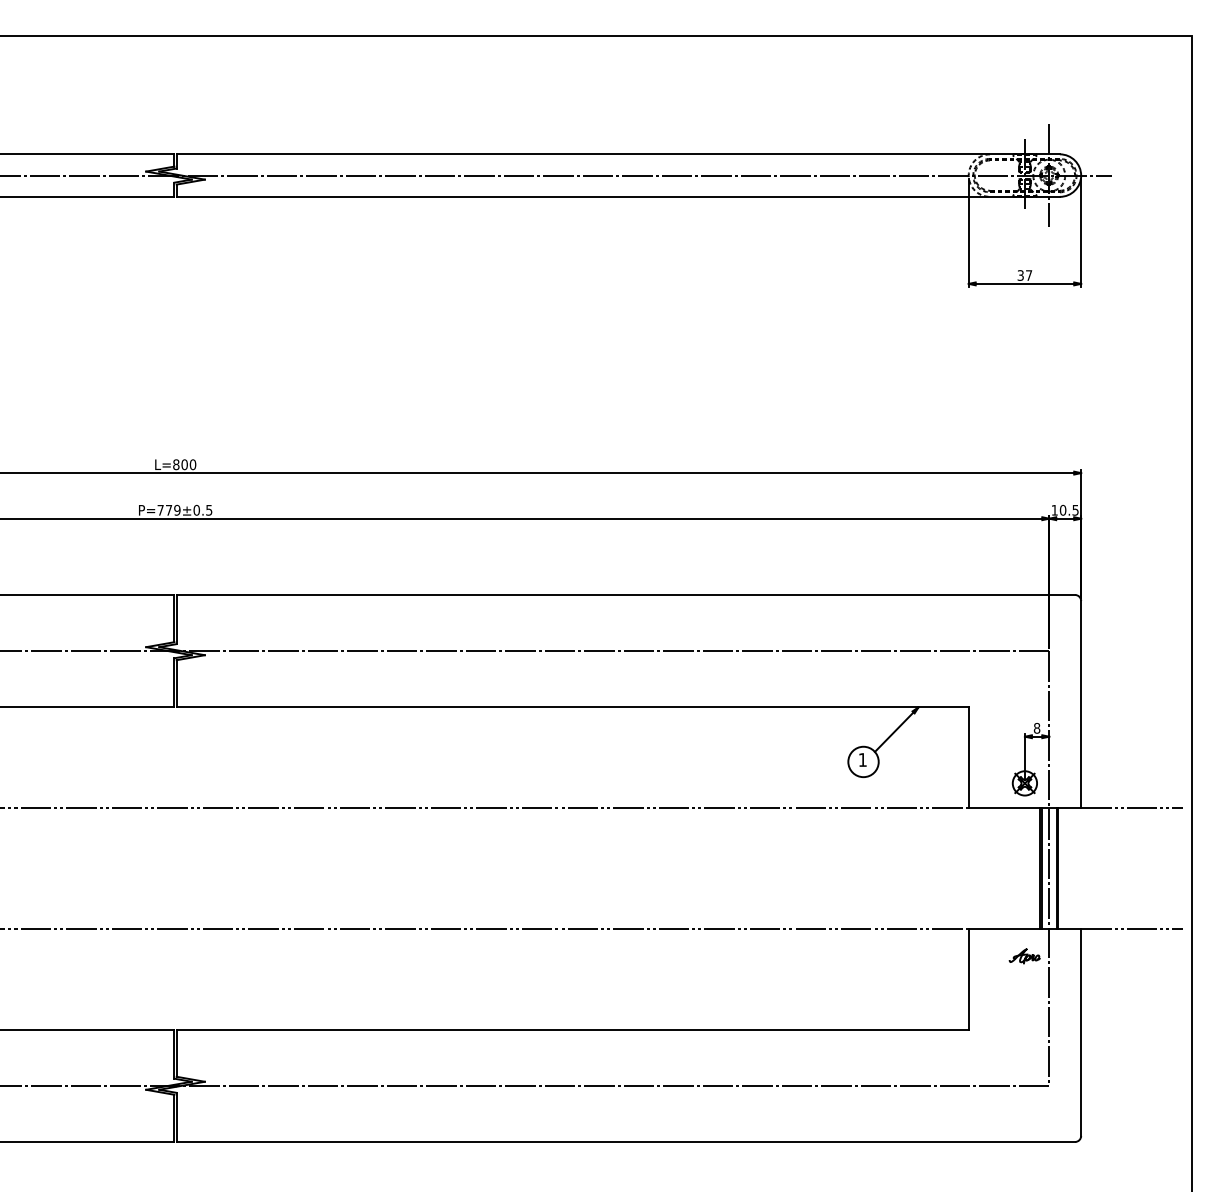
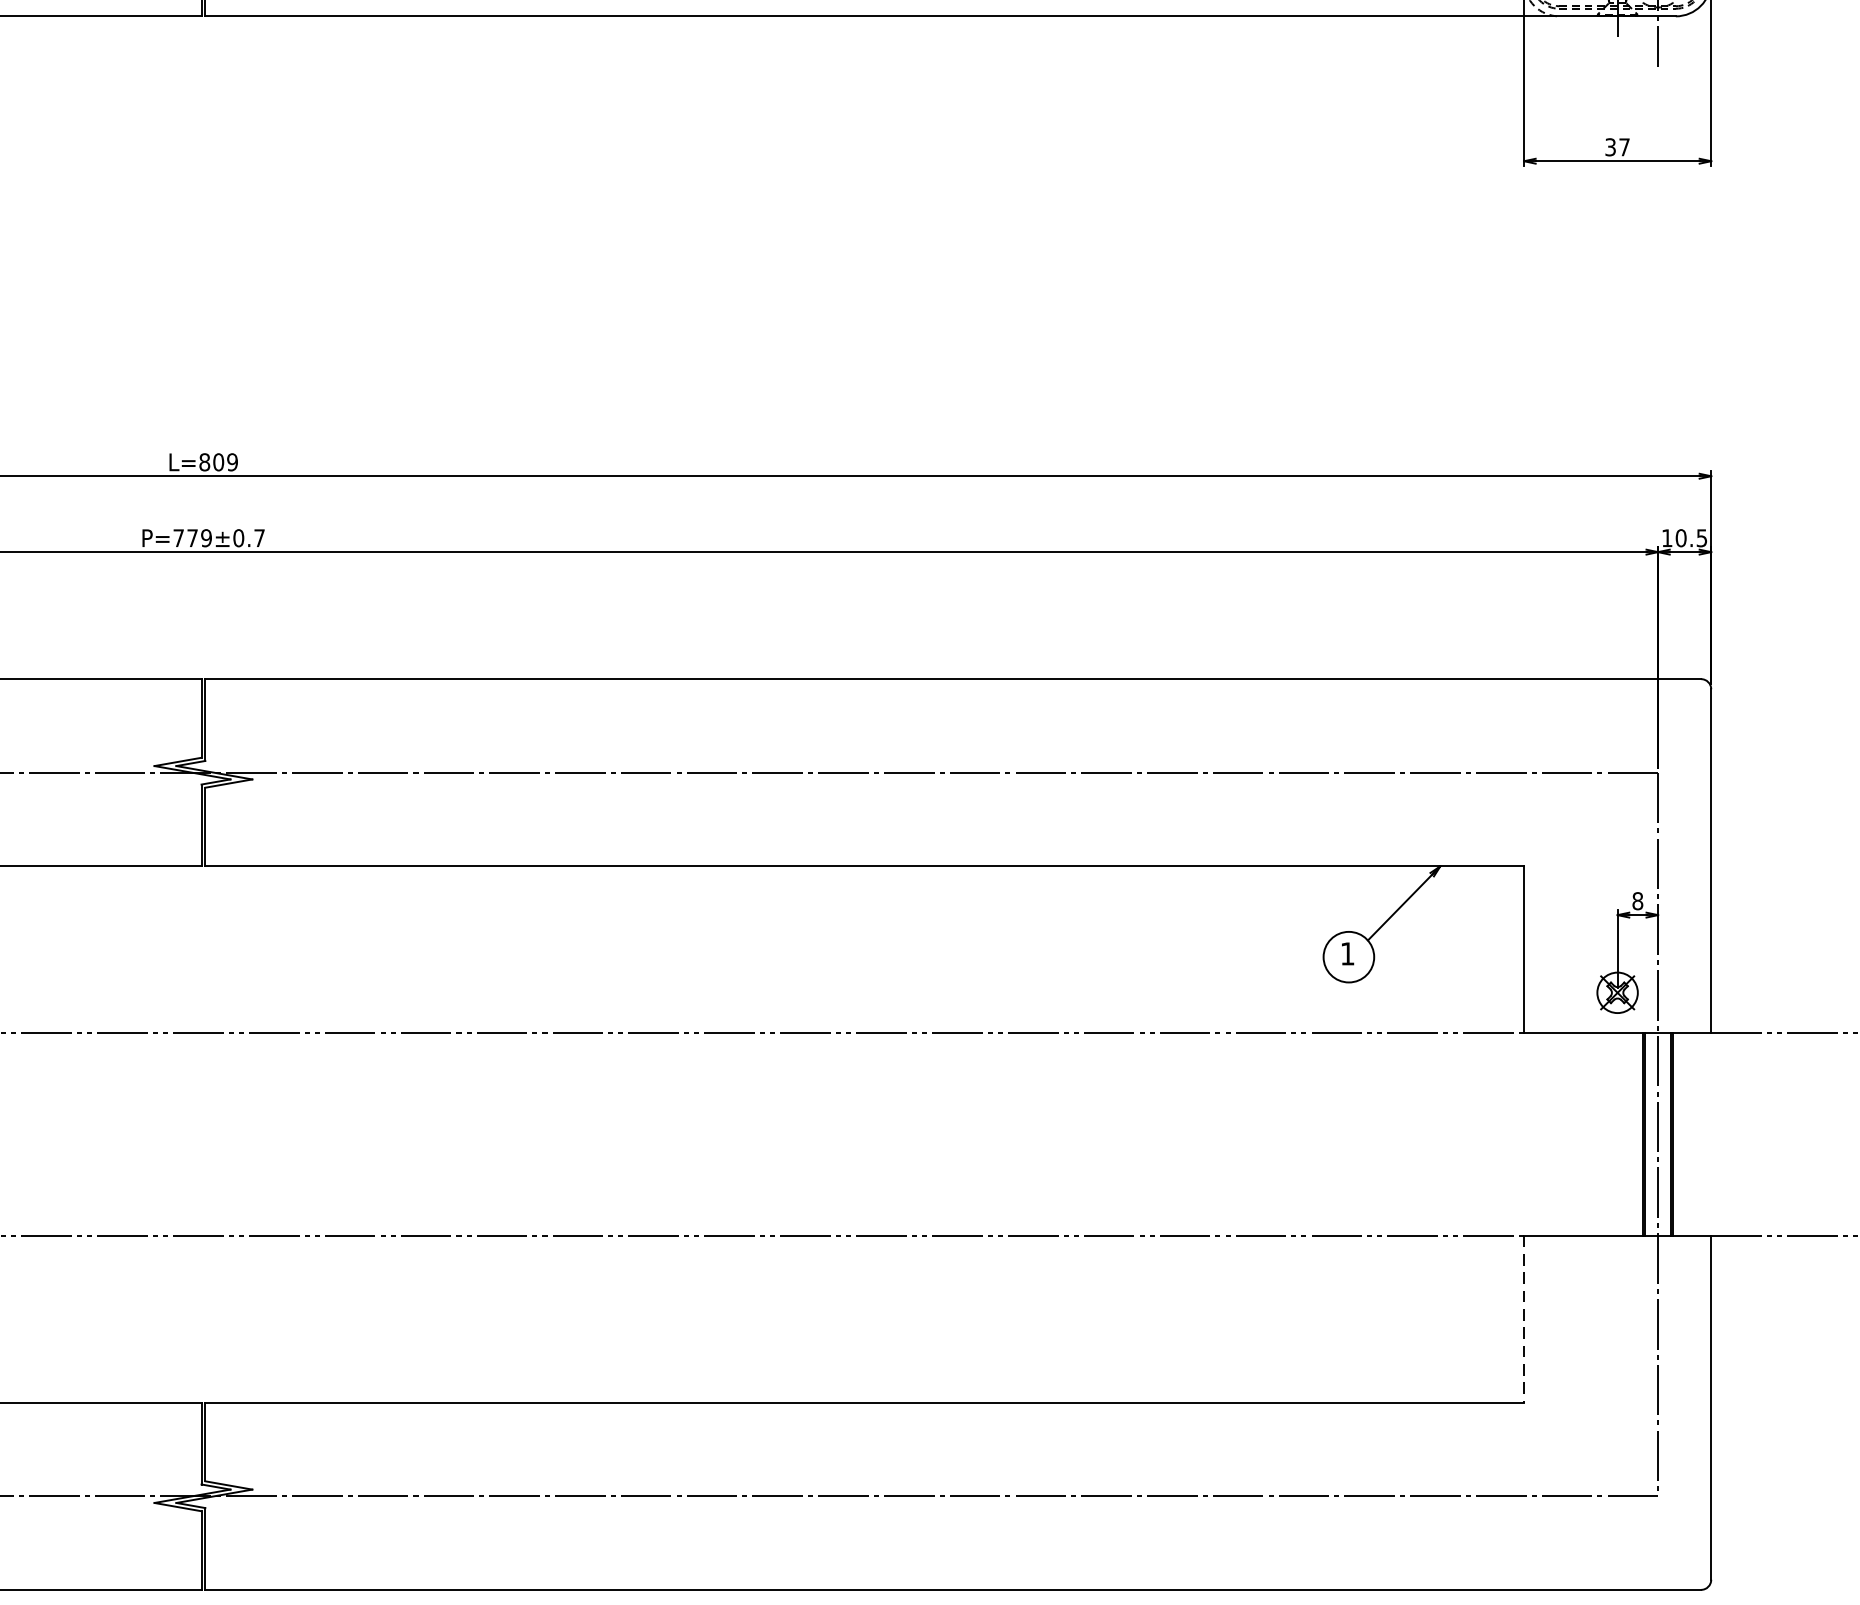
text: (192, 464) -> (231, 461), L=800 -> L=809
text: (209, 510) -> (259, 538), P=779±0.5 -> P=779±0.7
part: (1024, 956) -> (1616, 1281), removed
line: (968, 979) -> (1523, 1319), solid -> dashed

